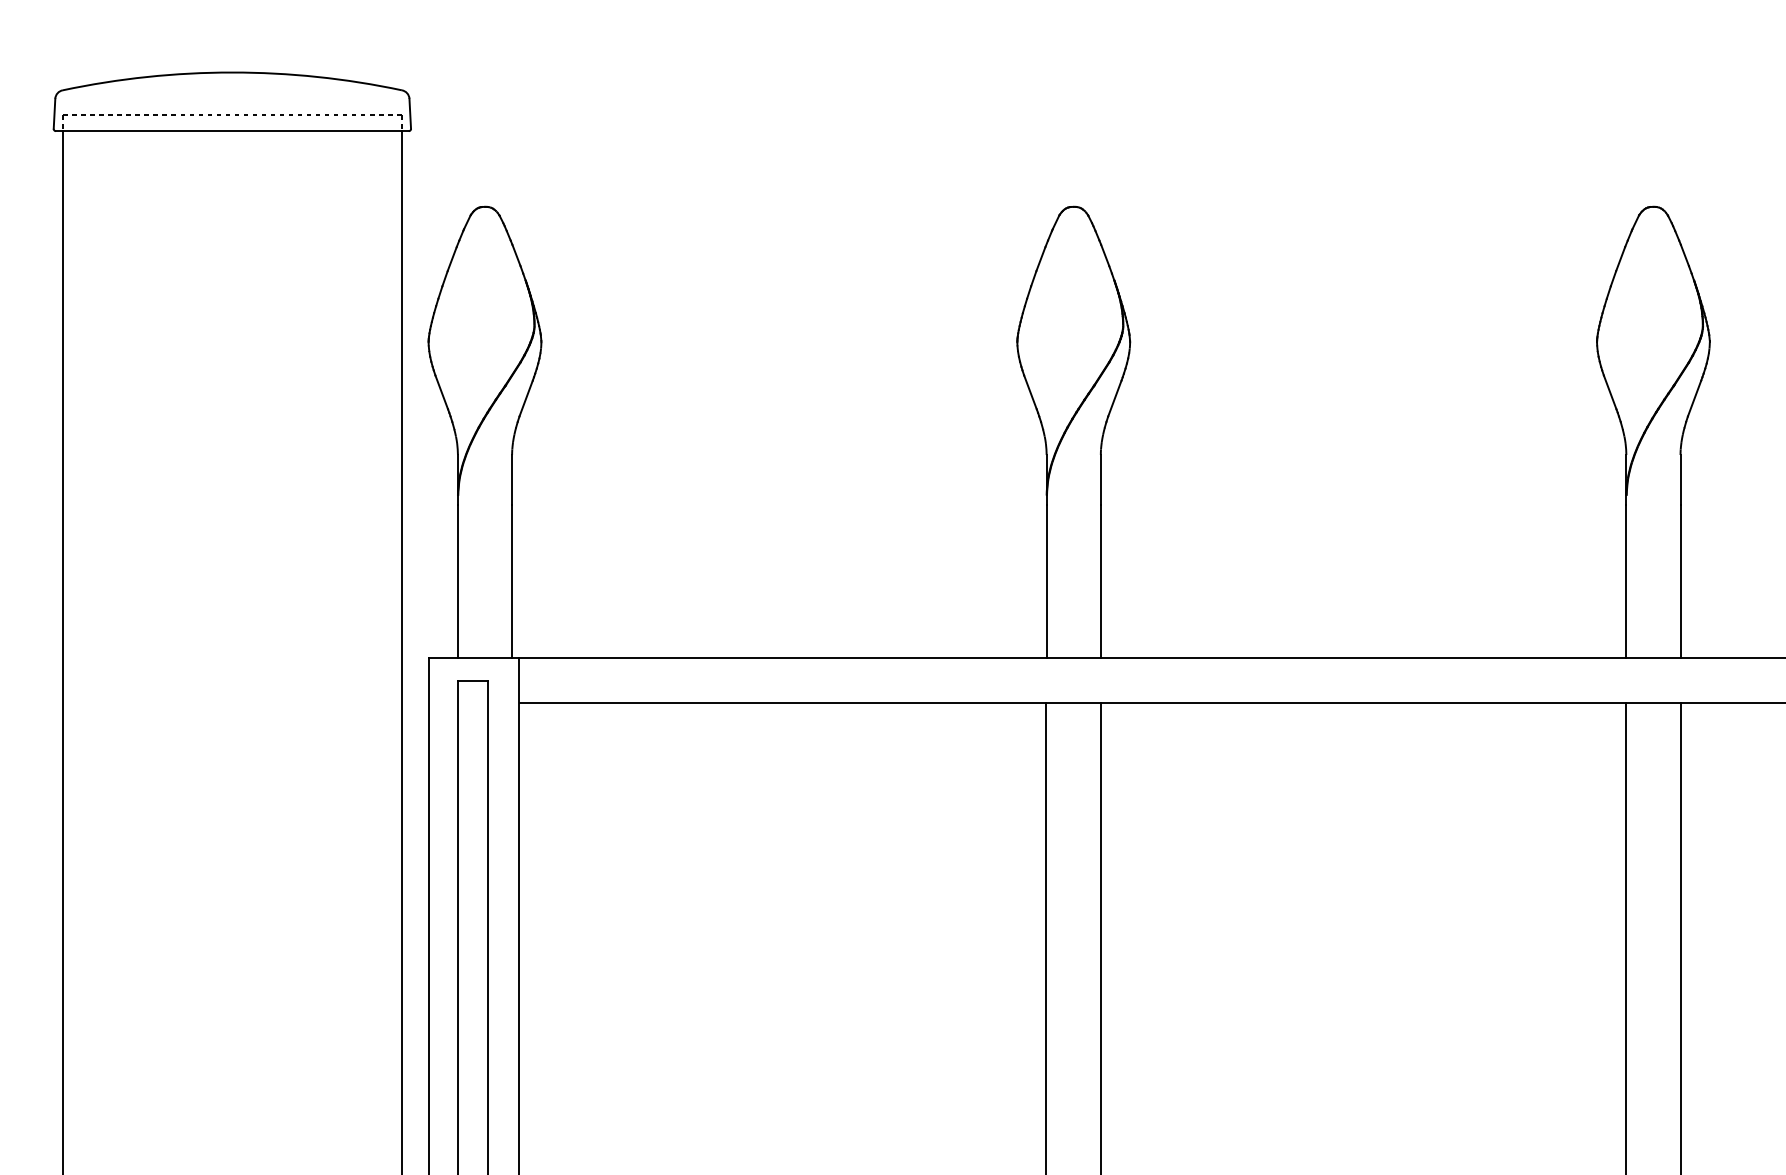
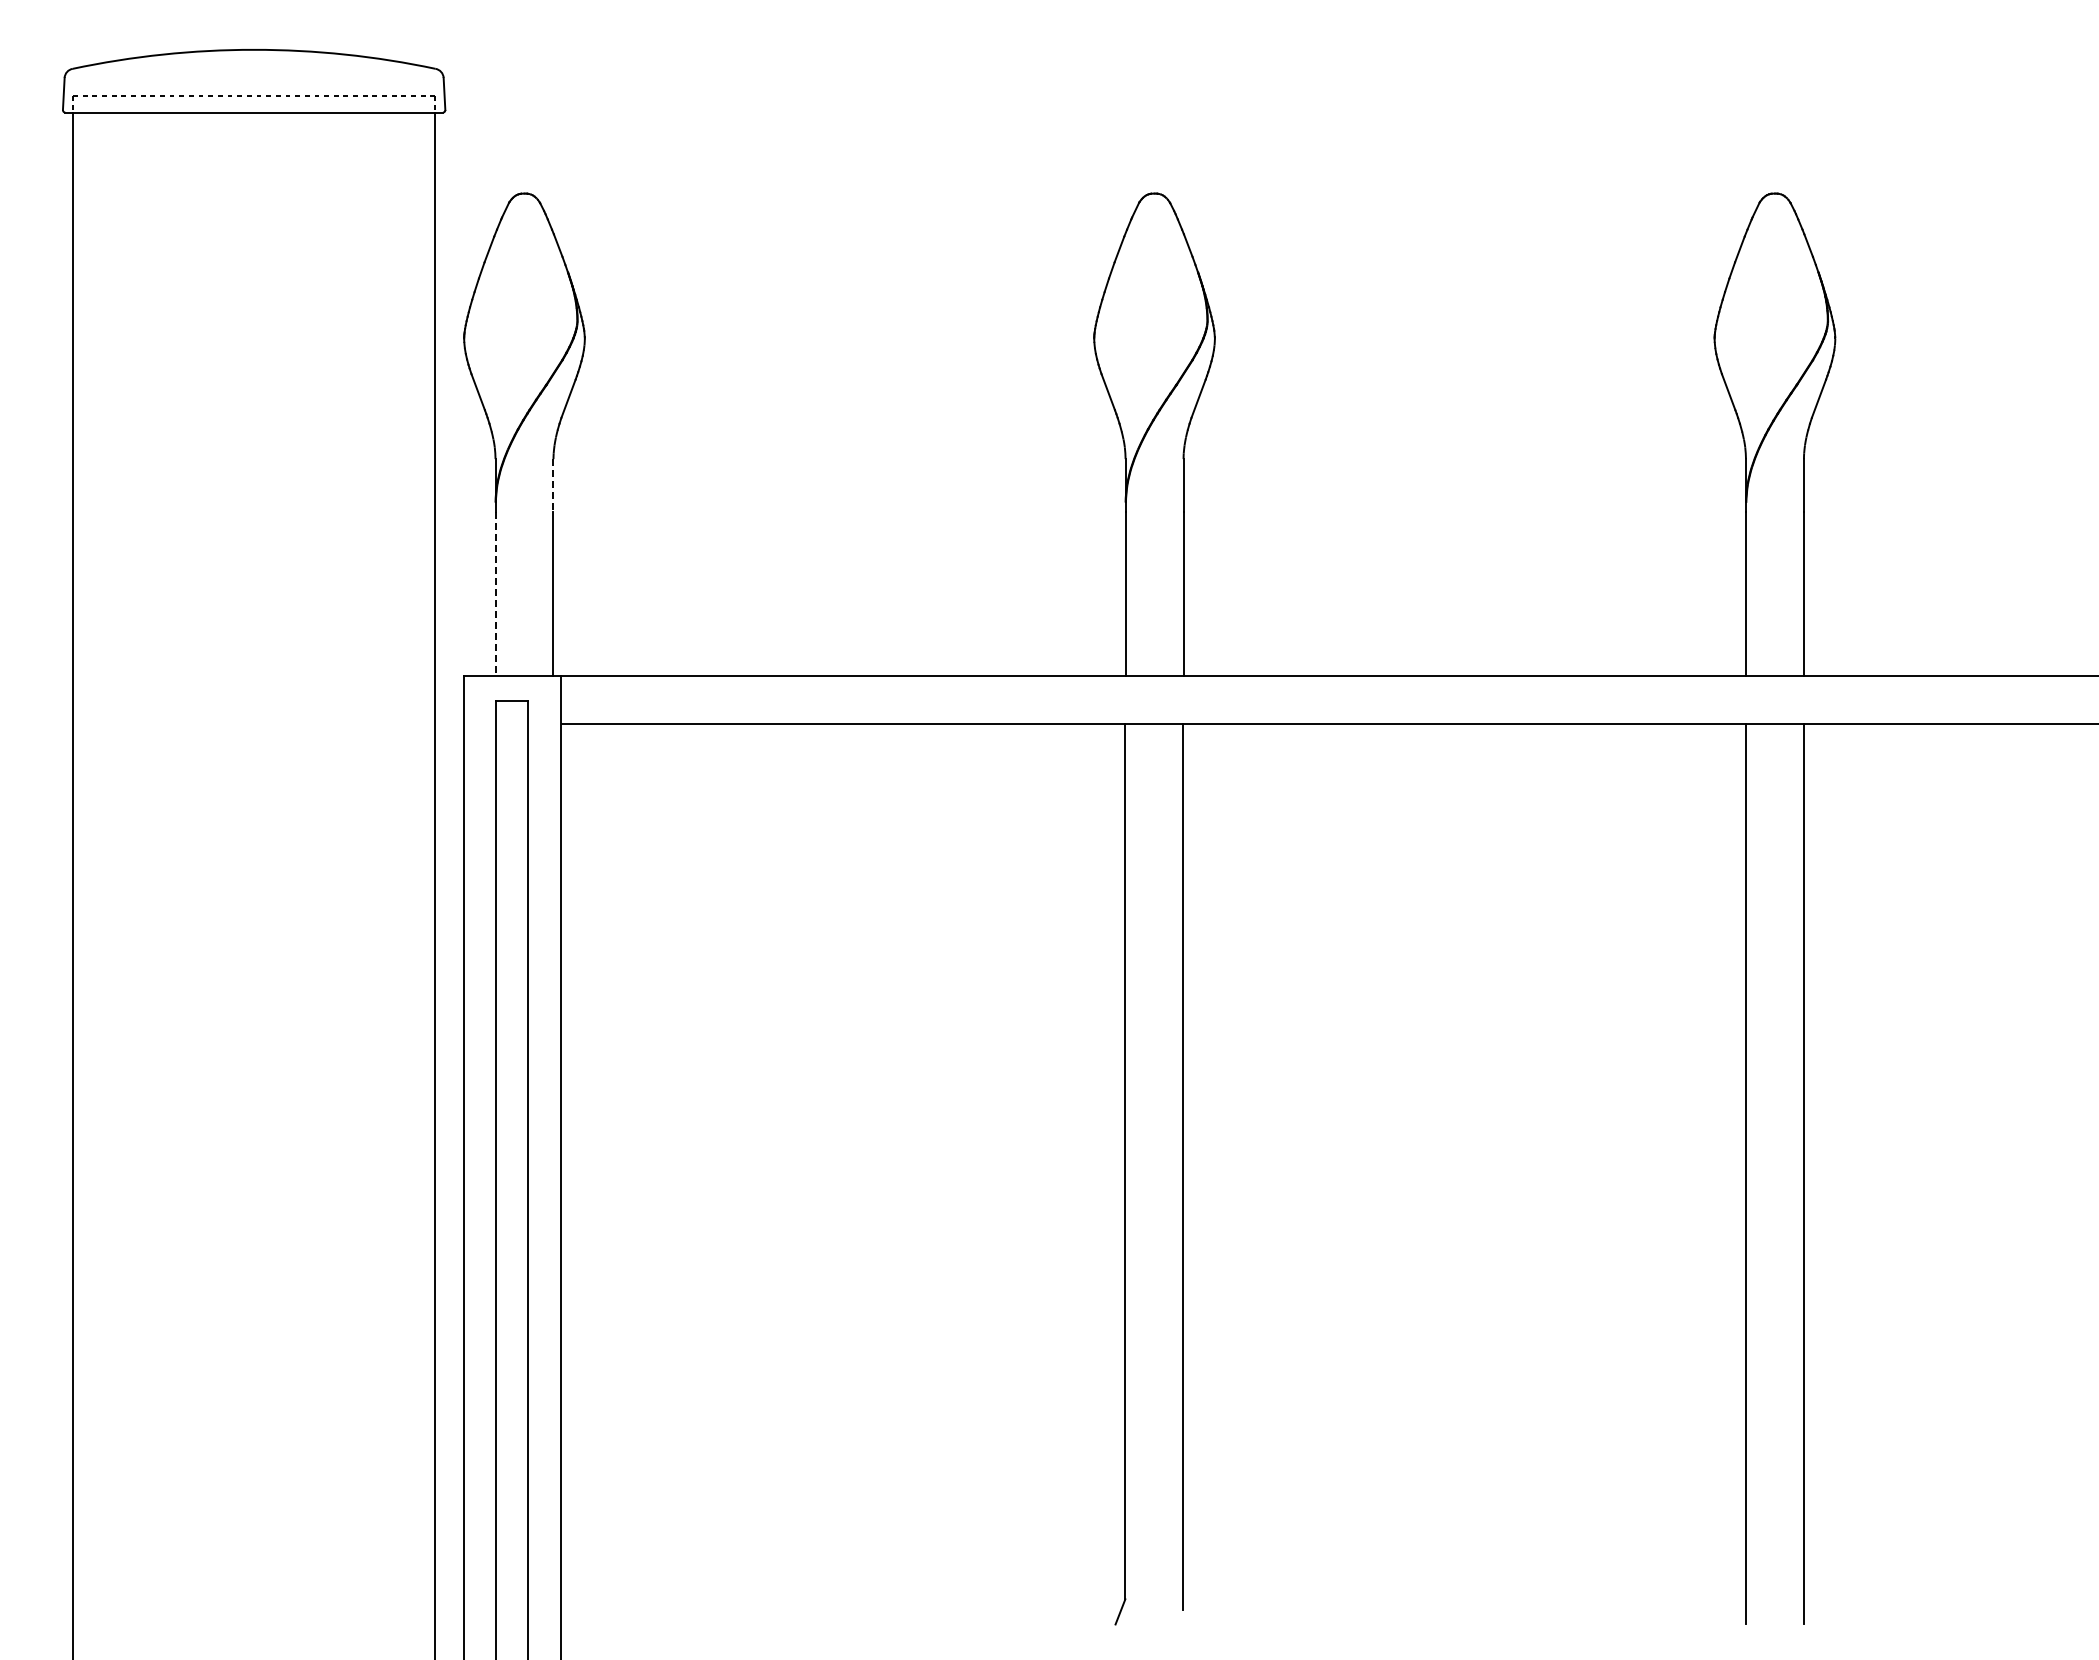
line: (512, 479) -> (553, 485), solid -> dashed
line: (457, 581) -> (495, 594), solid -> dashed

